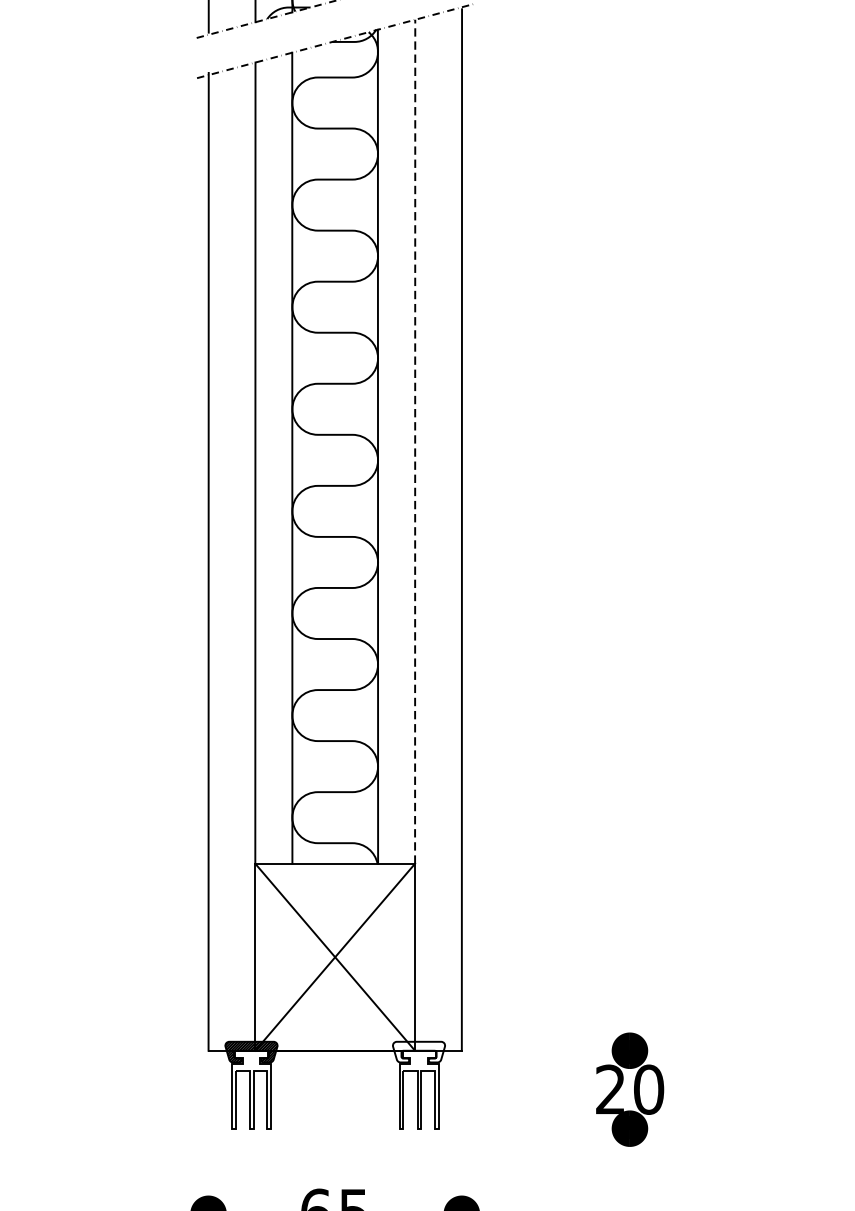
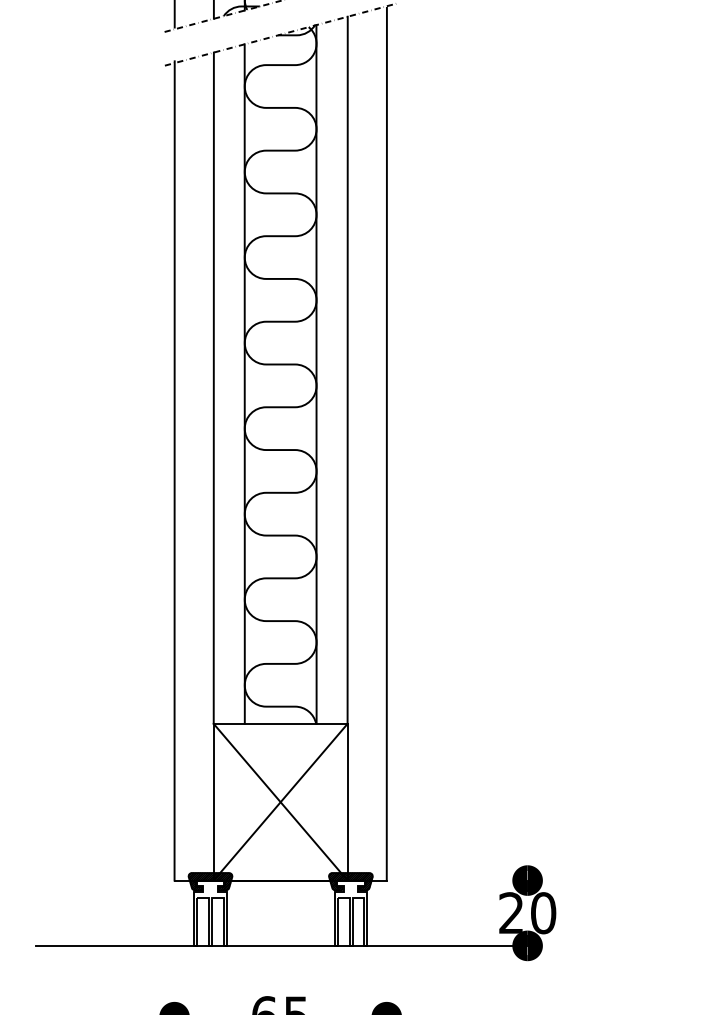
line: (414, 441) -> (347, 370), dashed -> solid
hatch: (418, 1051) -> (350, 881), added
line: (335, 1128) -> (280, 945), added

